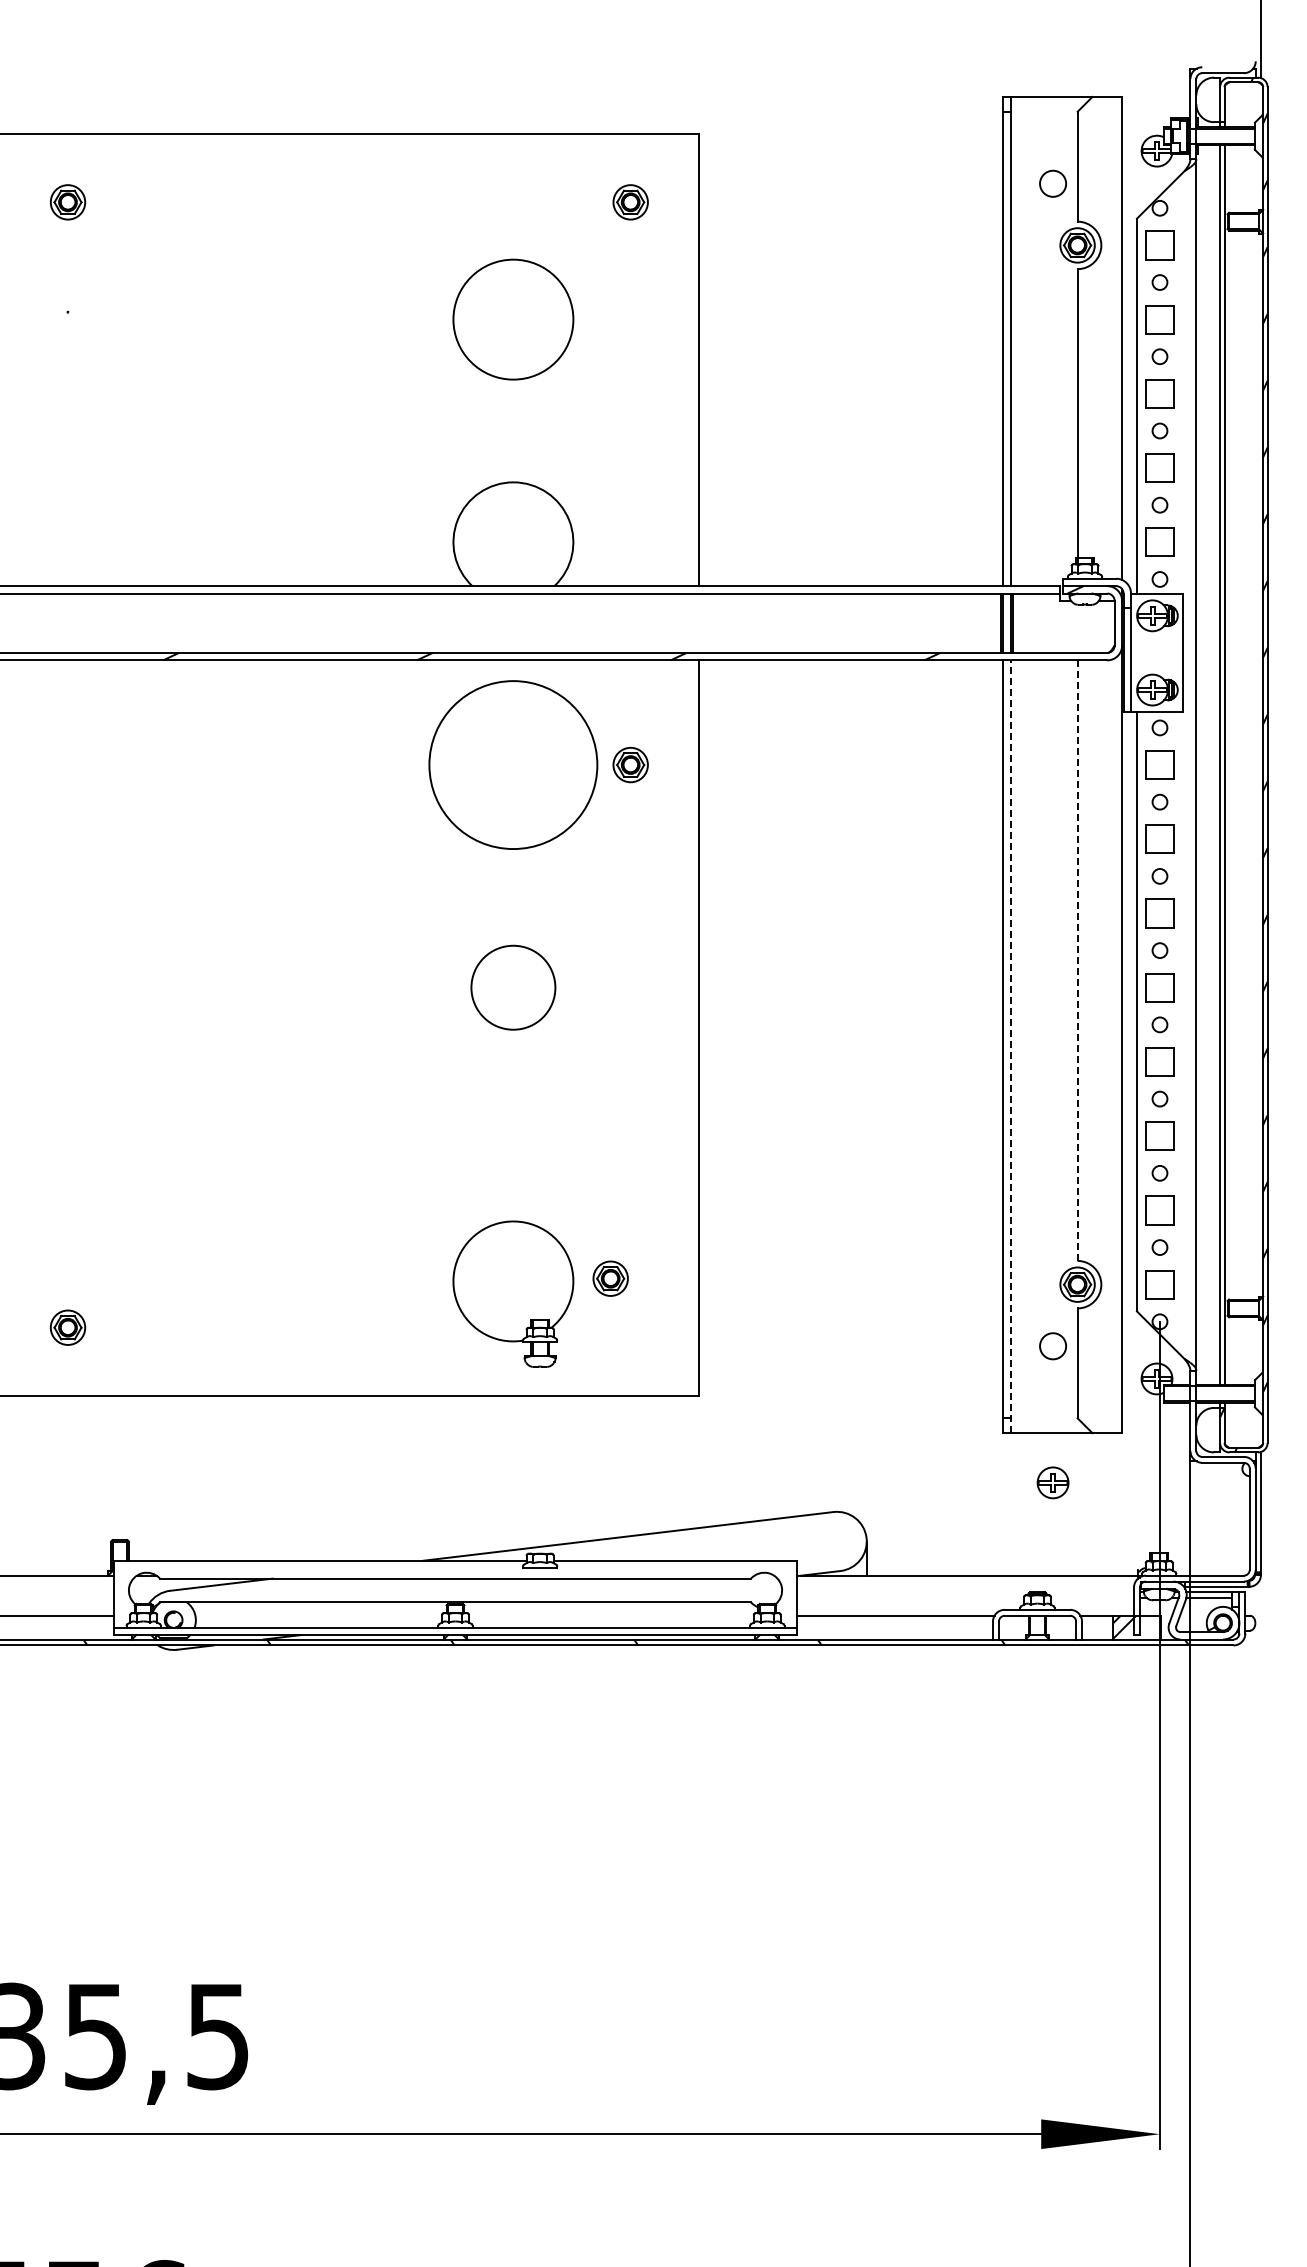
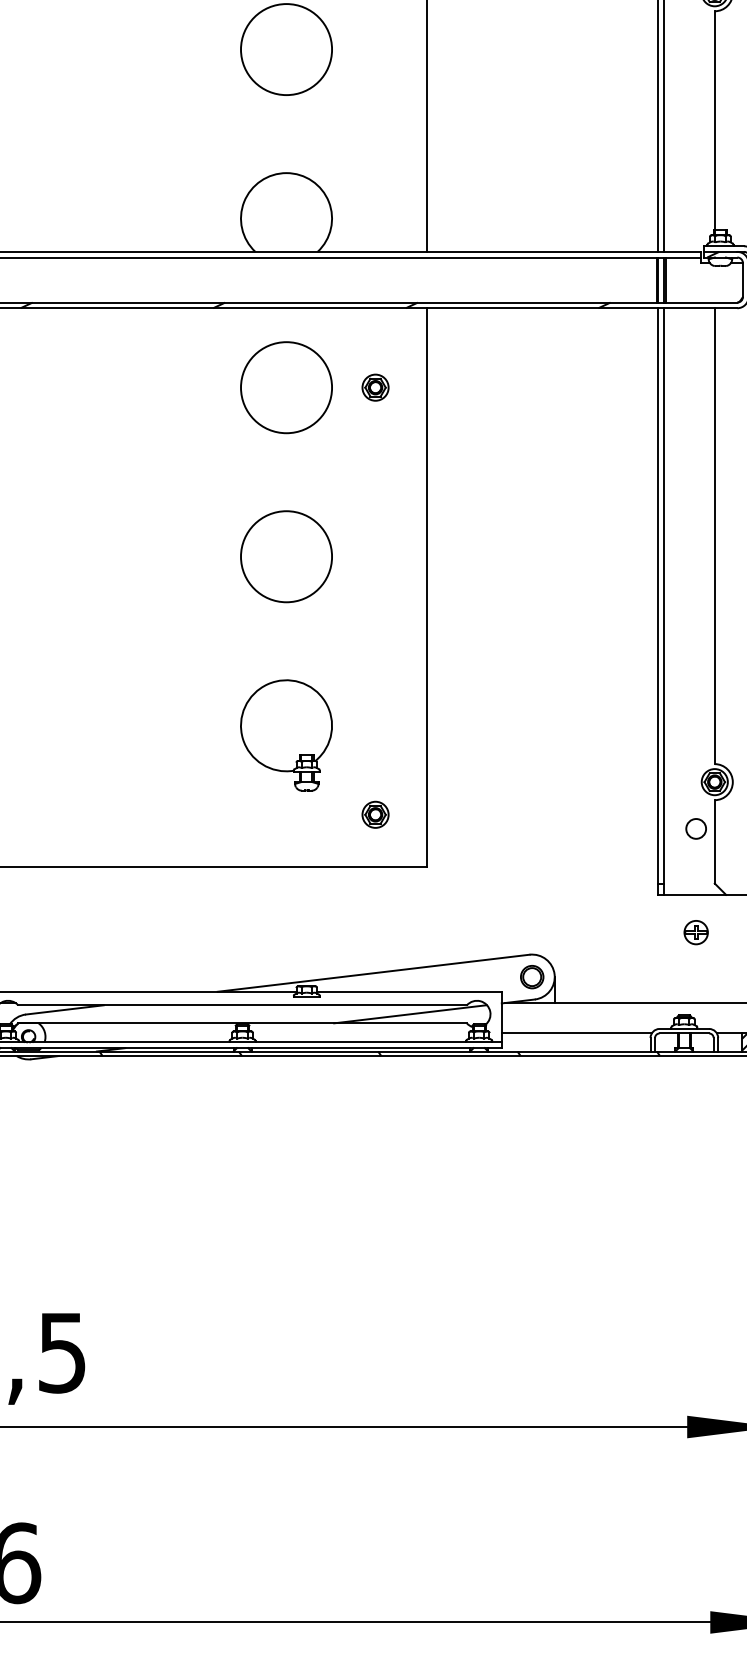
circle: (513, 764) -> (286, 387), size x0.71
line: (1077, 960) -> (714, 536), dashed -> solid
circle: (513, 987) -> (286, 556), size x1.43
line: (1010, 1046) -> (663, 601), dashed -> solid
part: (610, 1278) -> (375, 814), moved
part: (513, 1293) -> (286, 734), moved
part: (836, 1541) -> (531, 977), added
line: (676, 1590) -> (410, 1014), added

